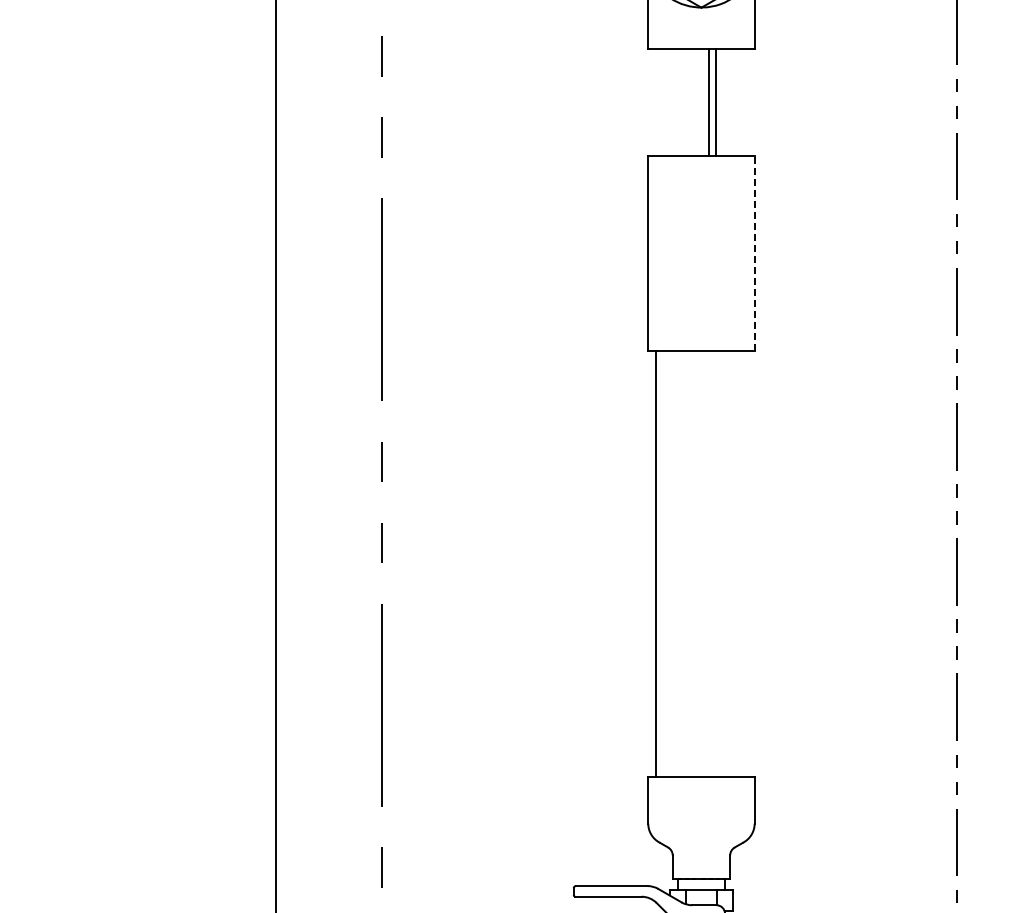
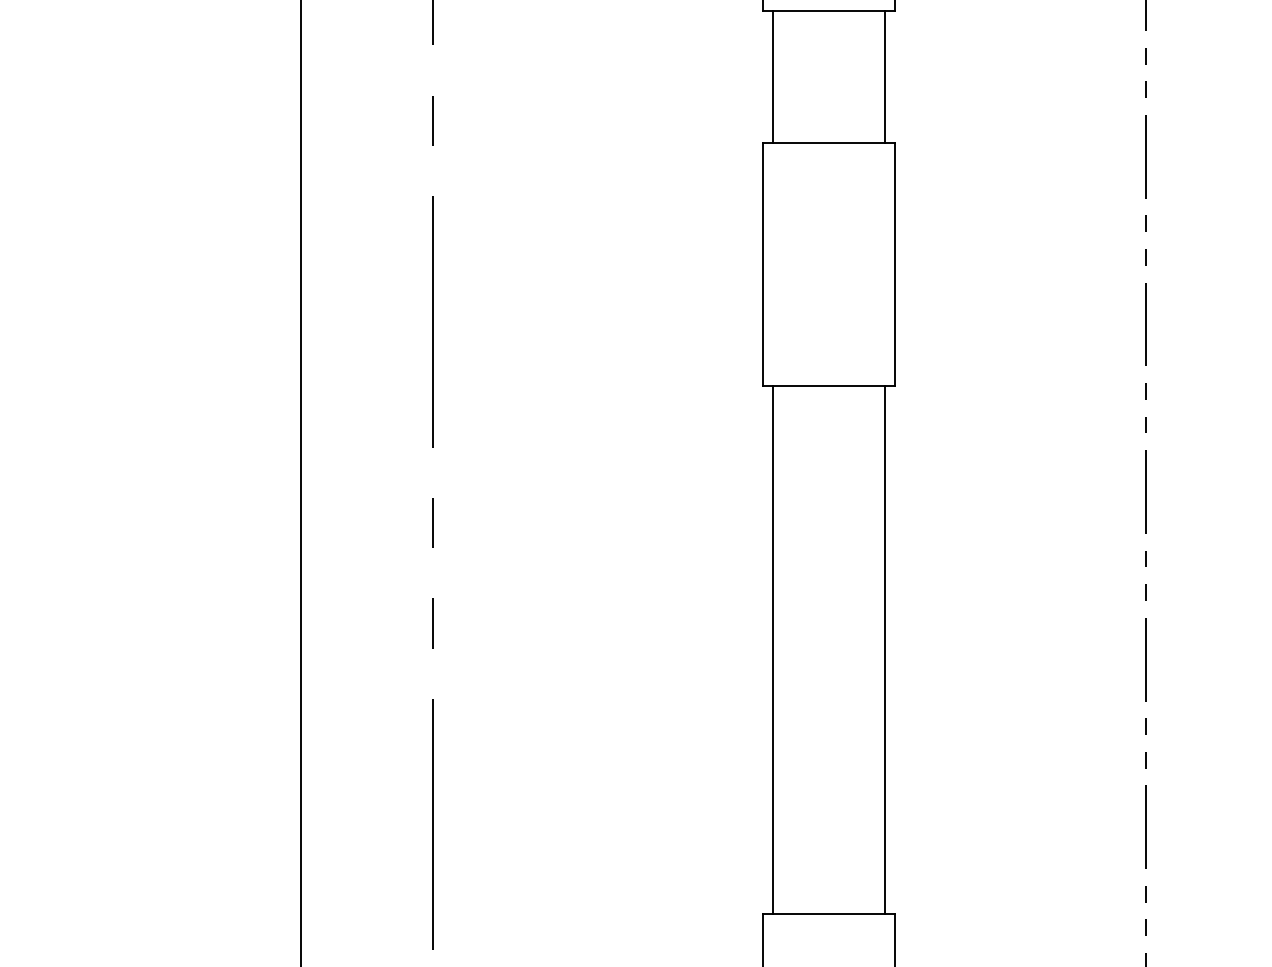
line: (709, 102) -> (773, 77), moved
line: (715, 102) -> (884, 77), moved
line: (754, 253) -> (894, 264), dashed -> solid
line: (746, 564) -> (884, 650), added

